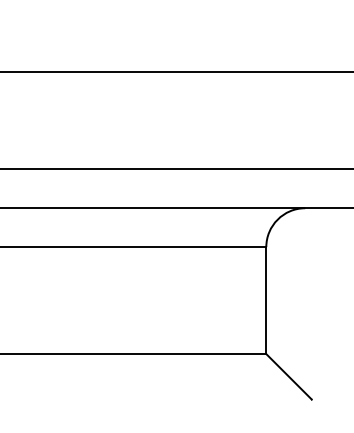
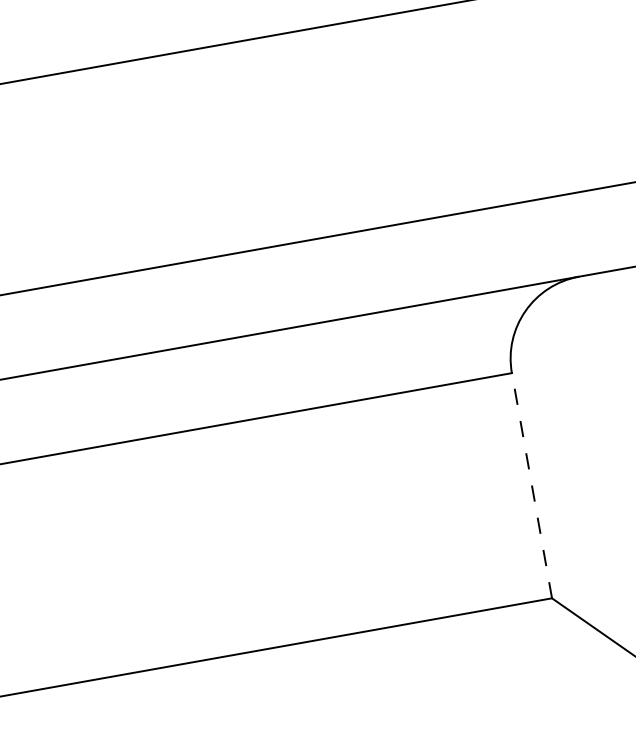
line: (266, 300) -> (532, 485), solid -> dashed

